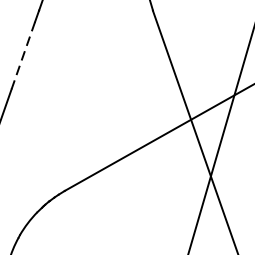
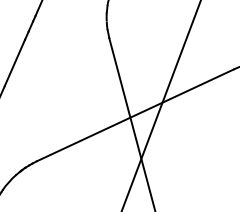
line: (22, 56) -> (14, 63), dashed -> solid

